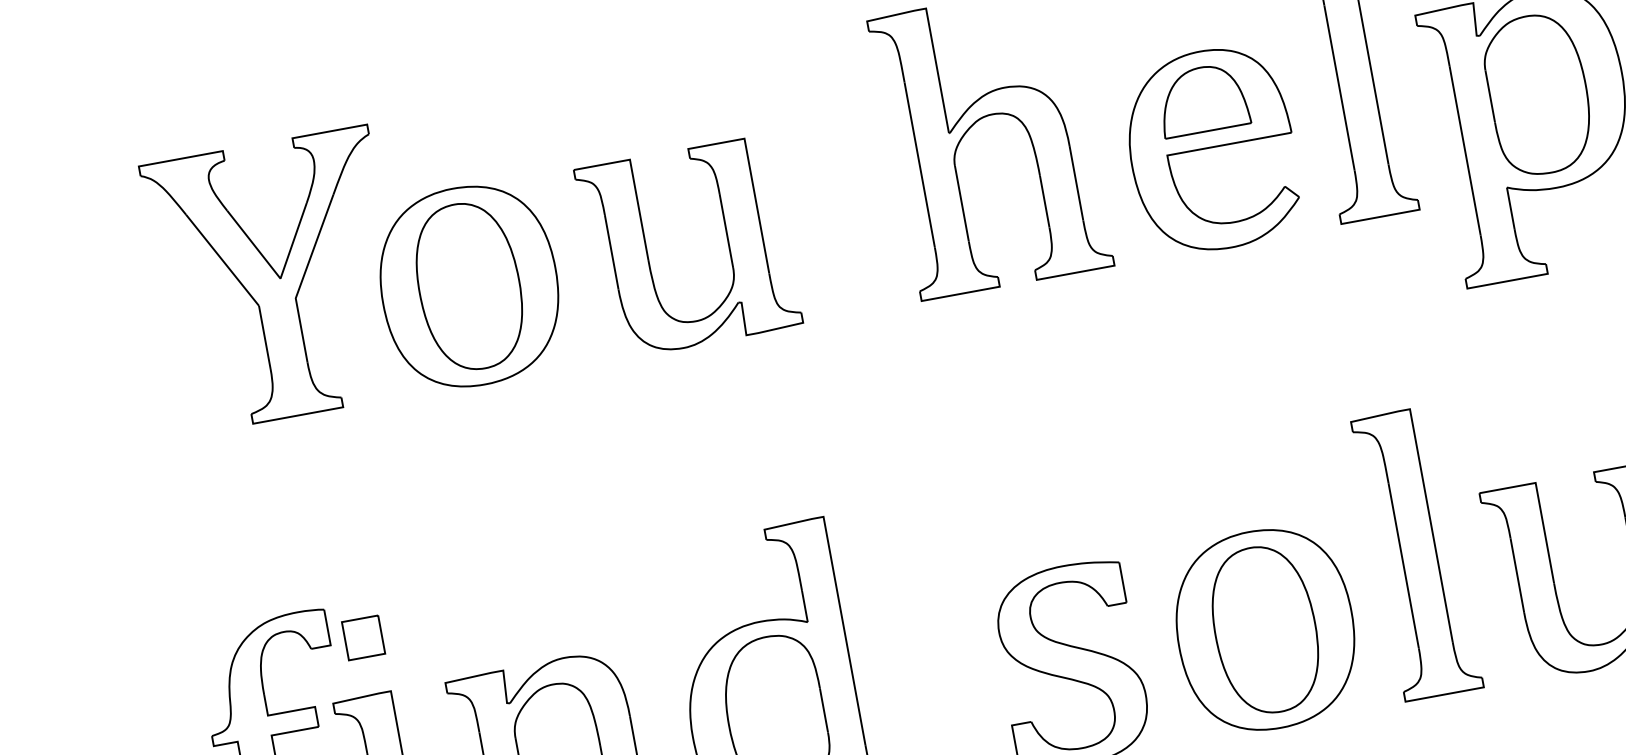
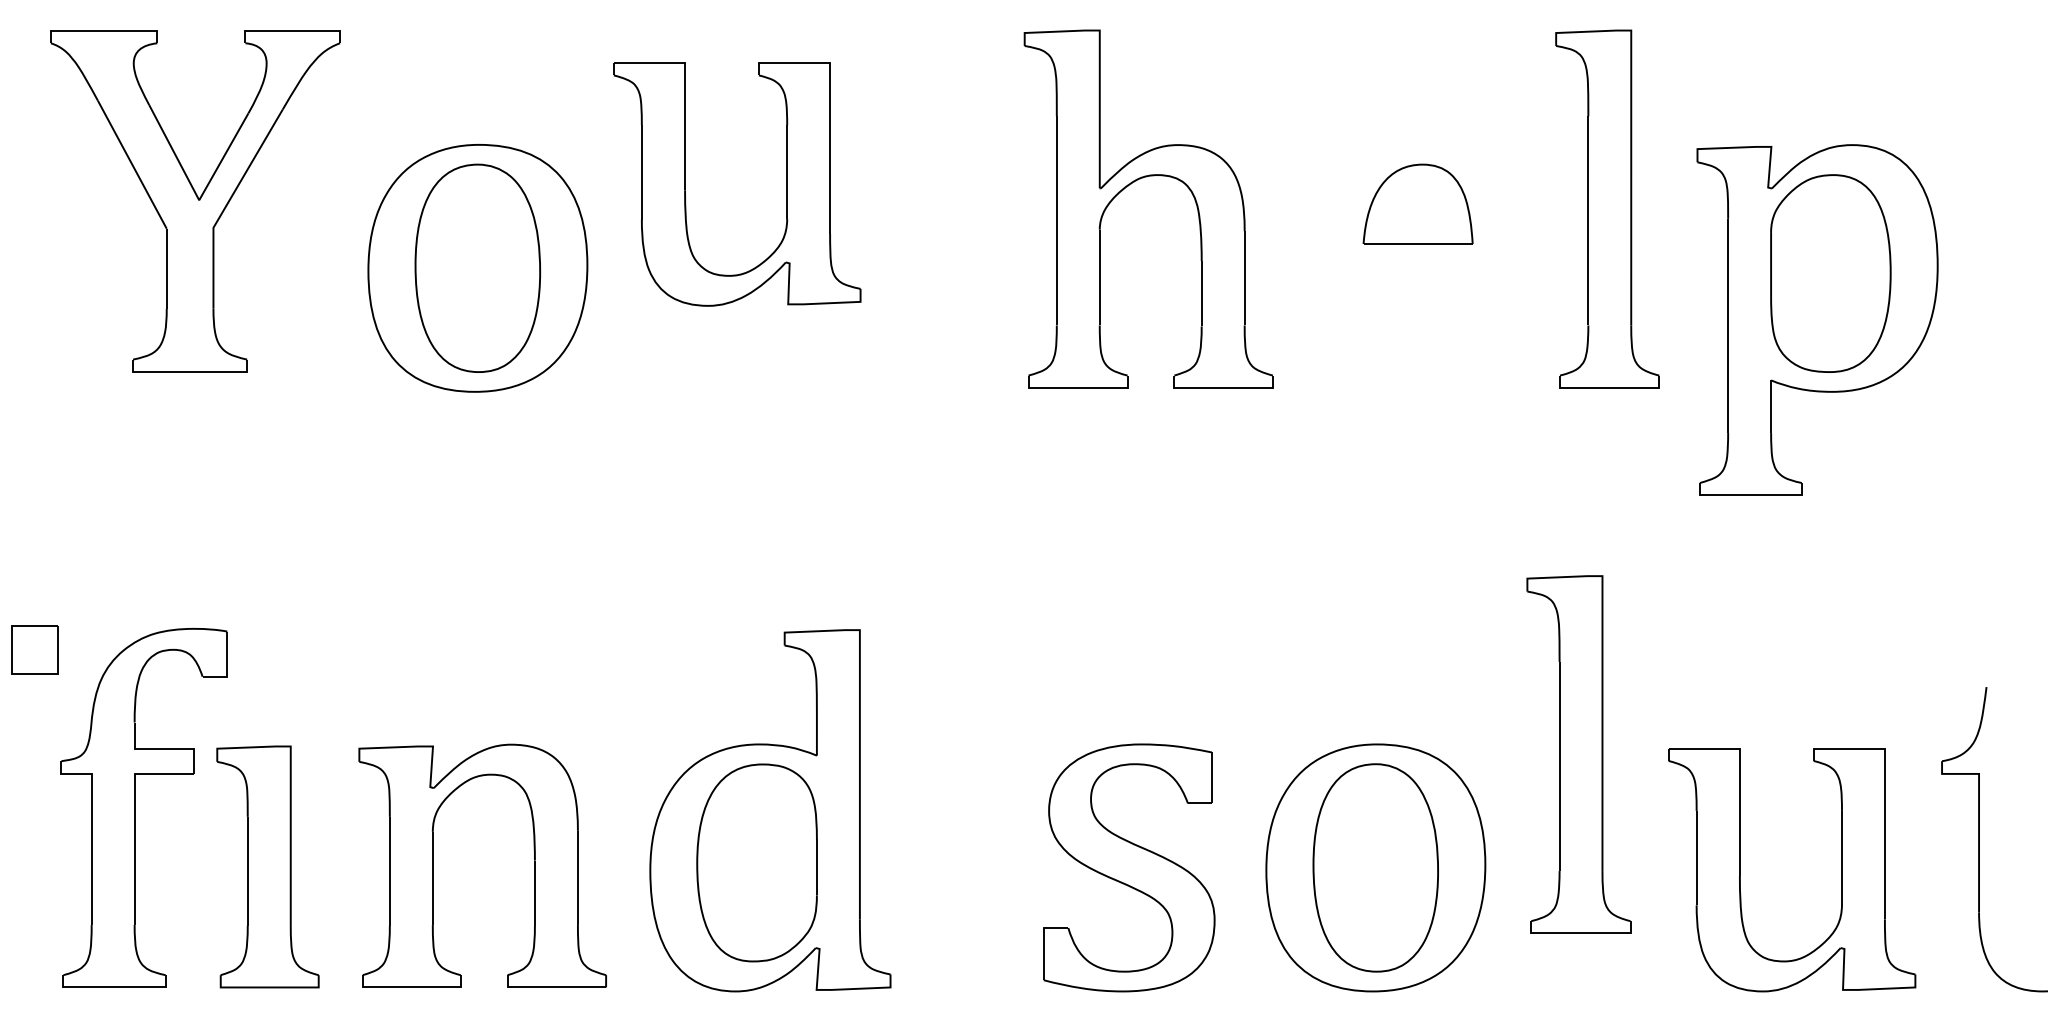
part: (1212, 150) -> (1418, 268), removed
part: (727, 240) -> (786, 184), moved
part: (277, 280) -> (195, 201), moved
part: (1416, 553) -> (1578, 754), moved
part: (362, 637) -> (34, 649), moved

